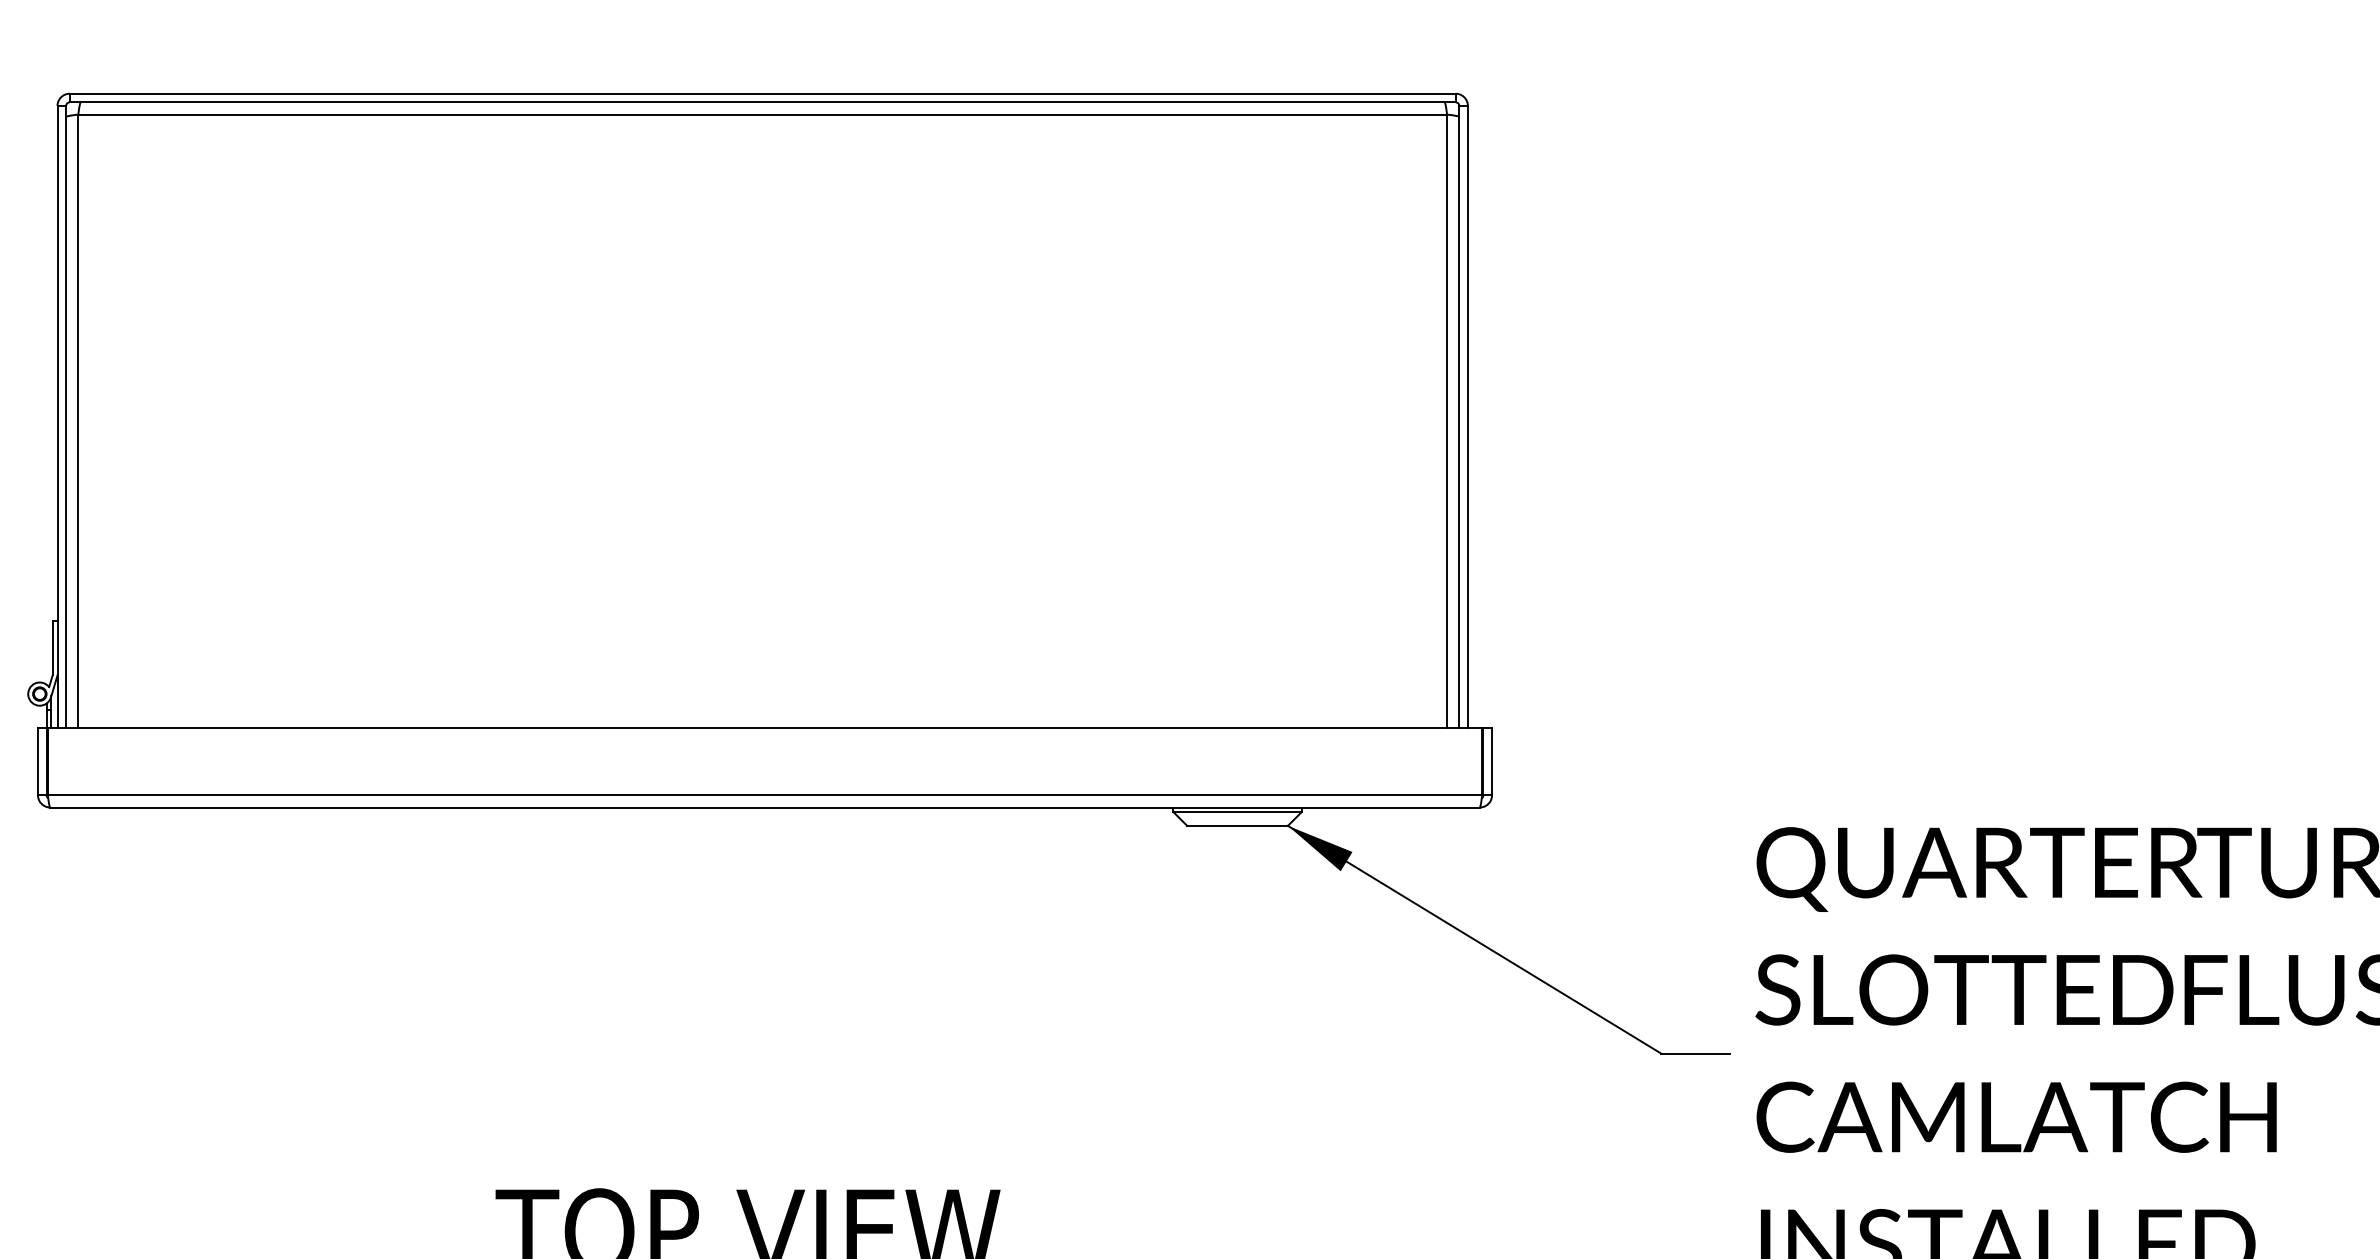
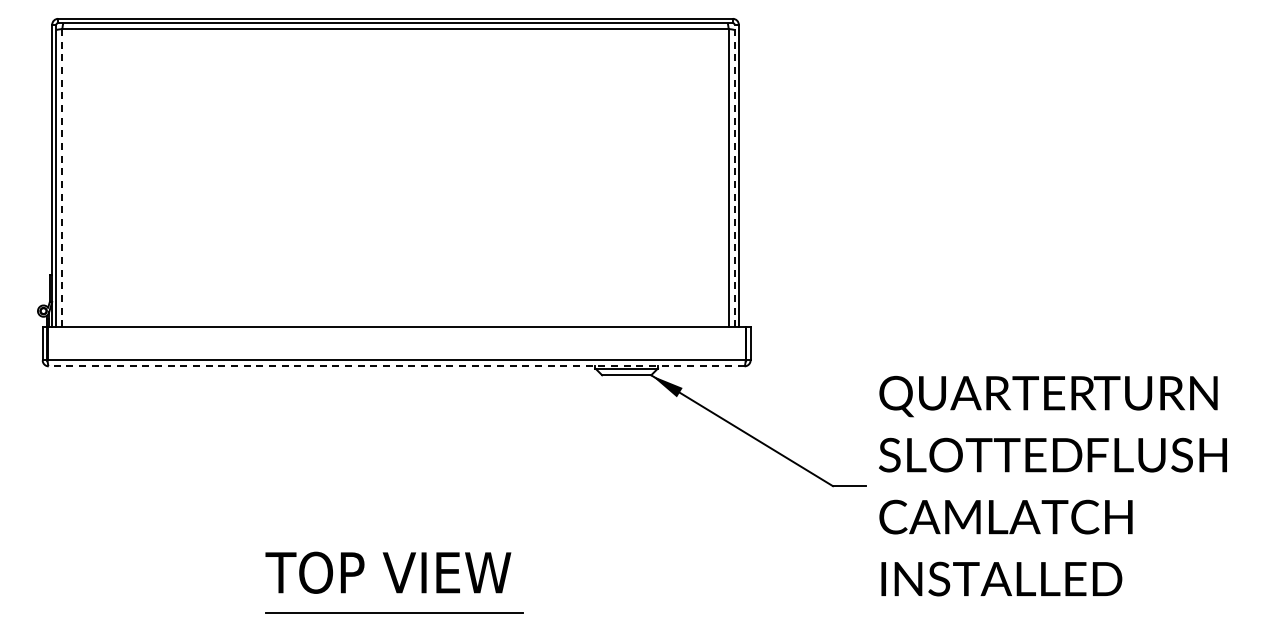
line: (1459, 415) -> (734, 175), solid -> dashed
line: (78, 421) -> (62, 178), solid -> dashed
line: (764, 807) -> (396, 366), solid -> dashed

